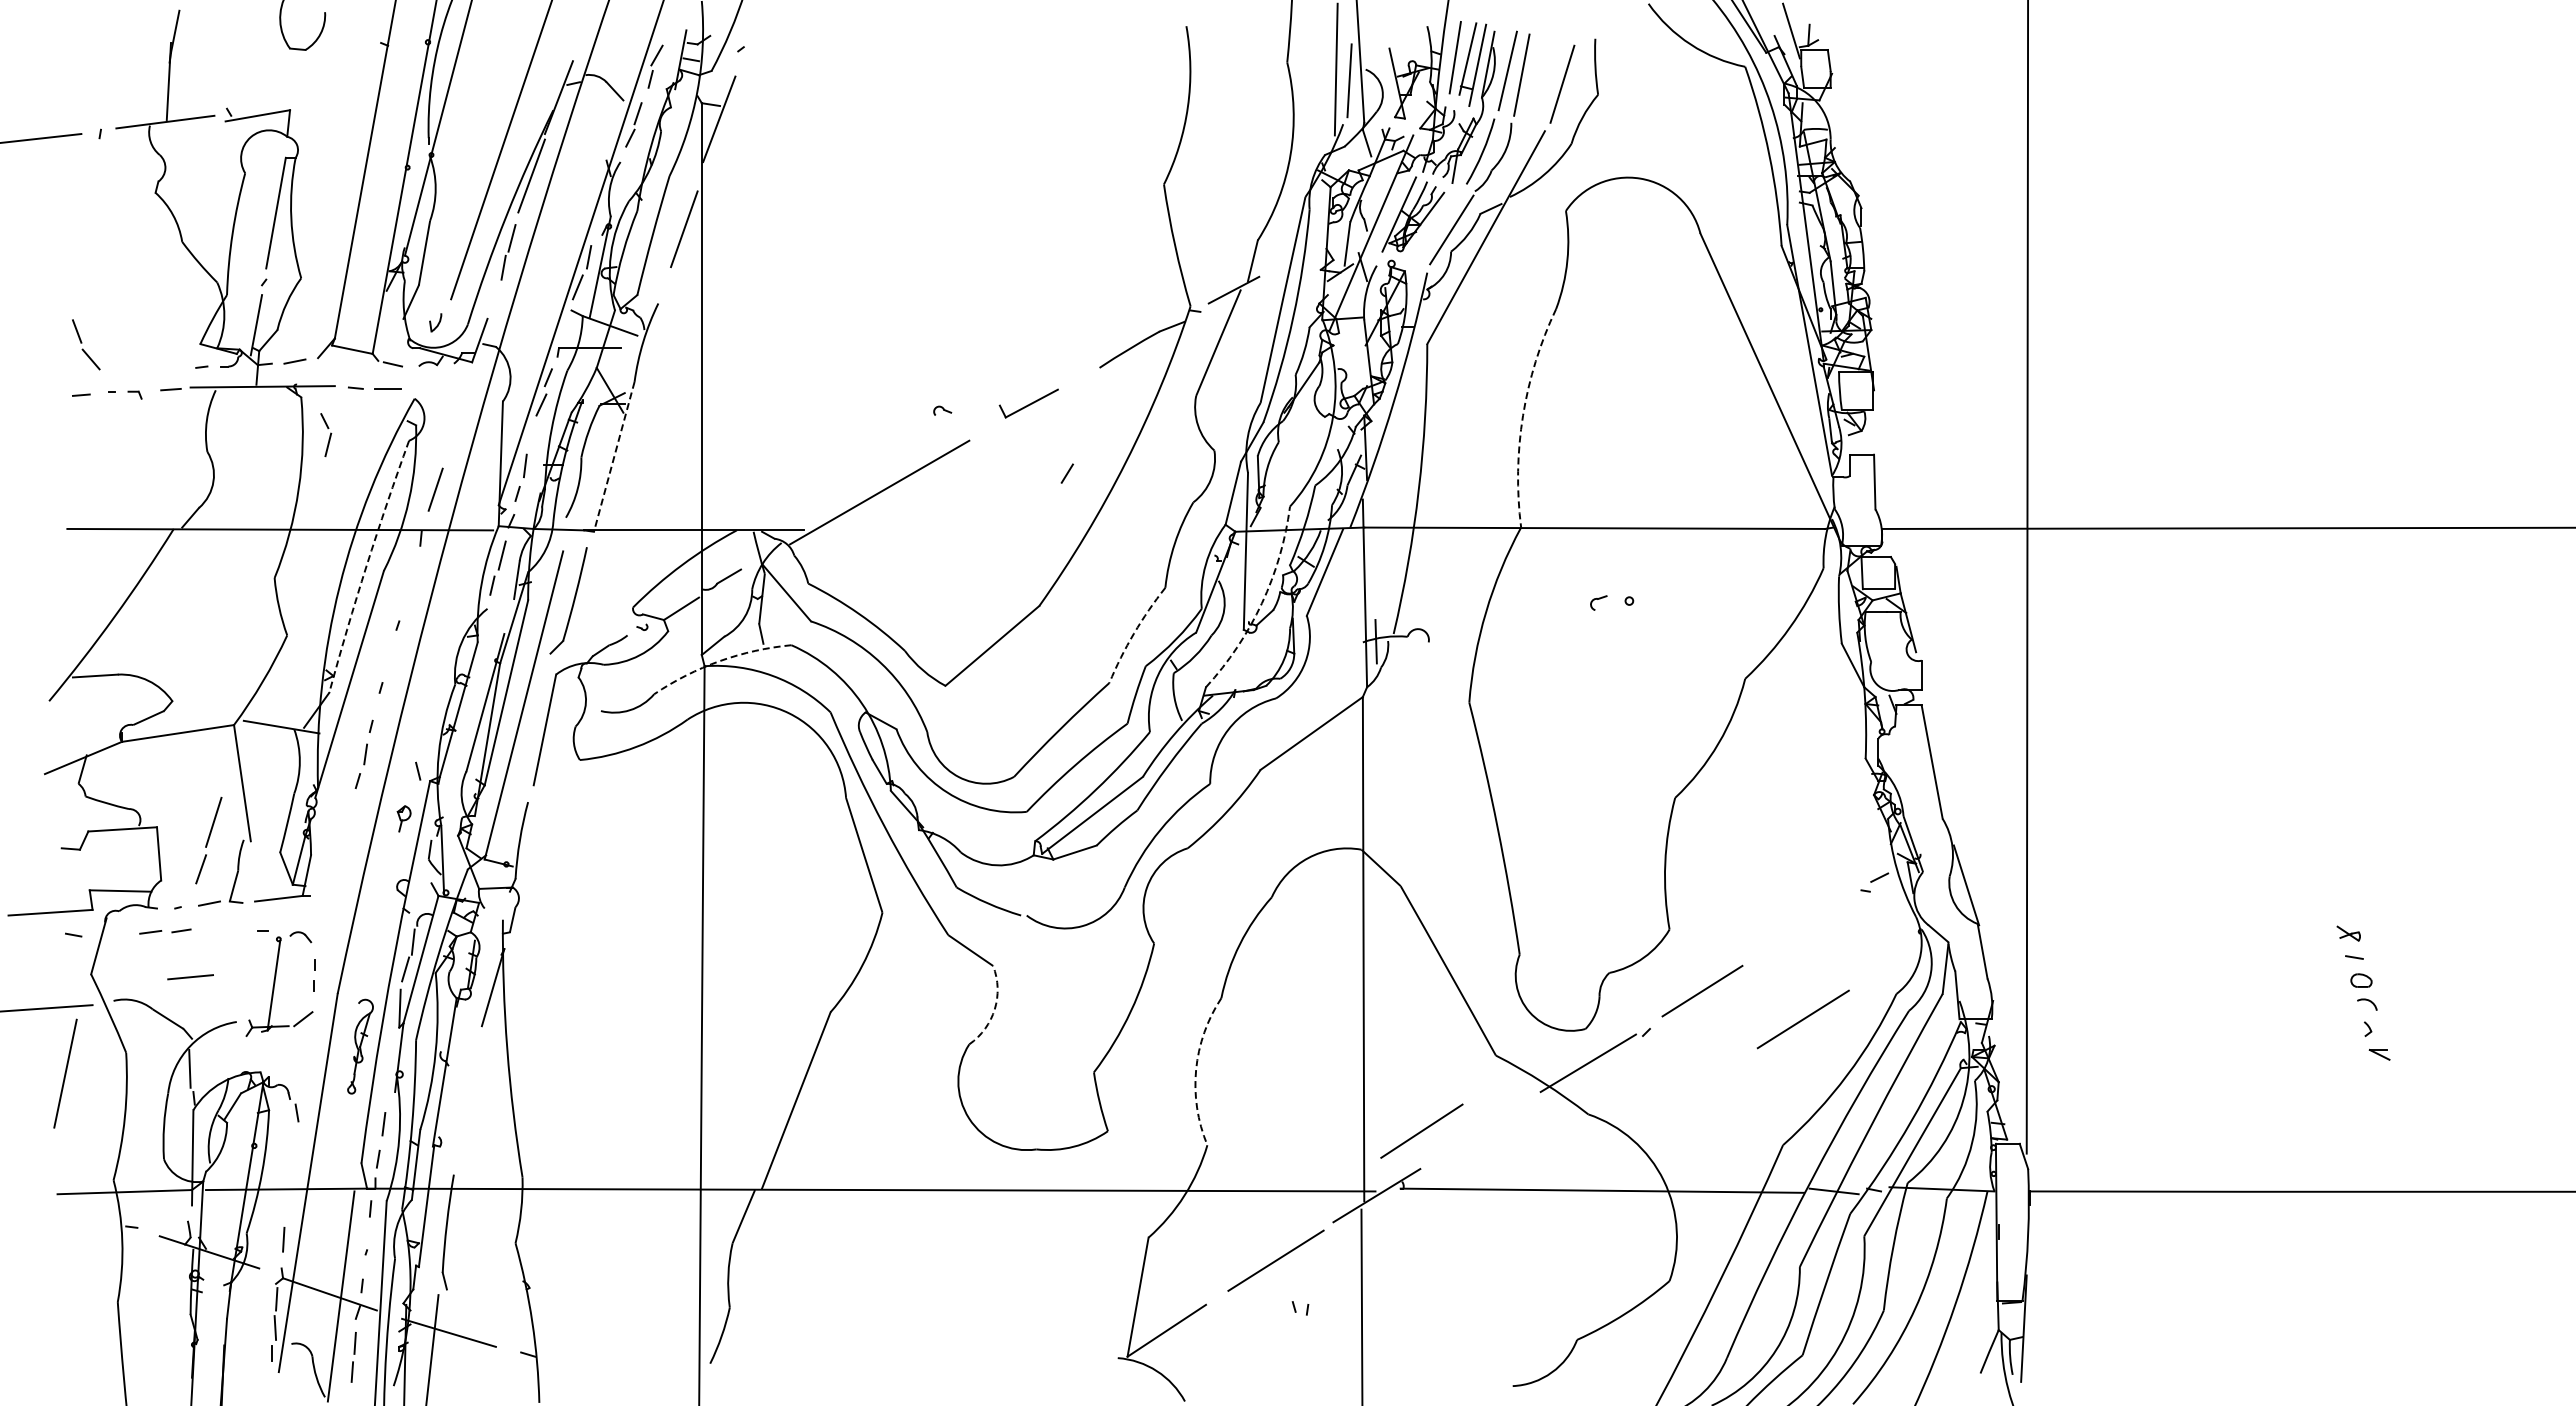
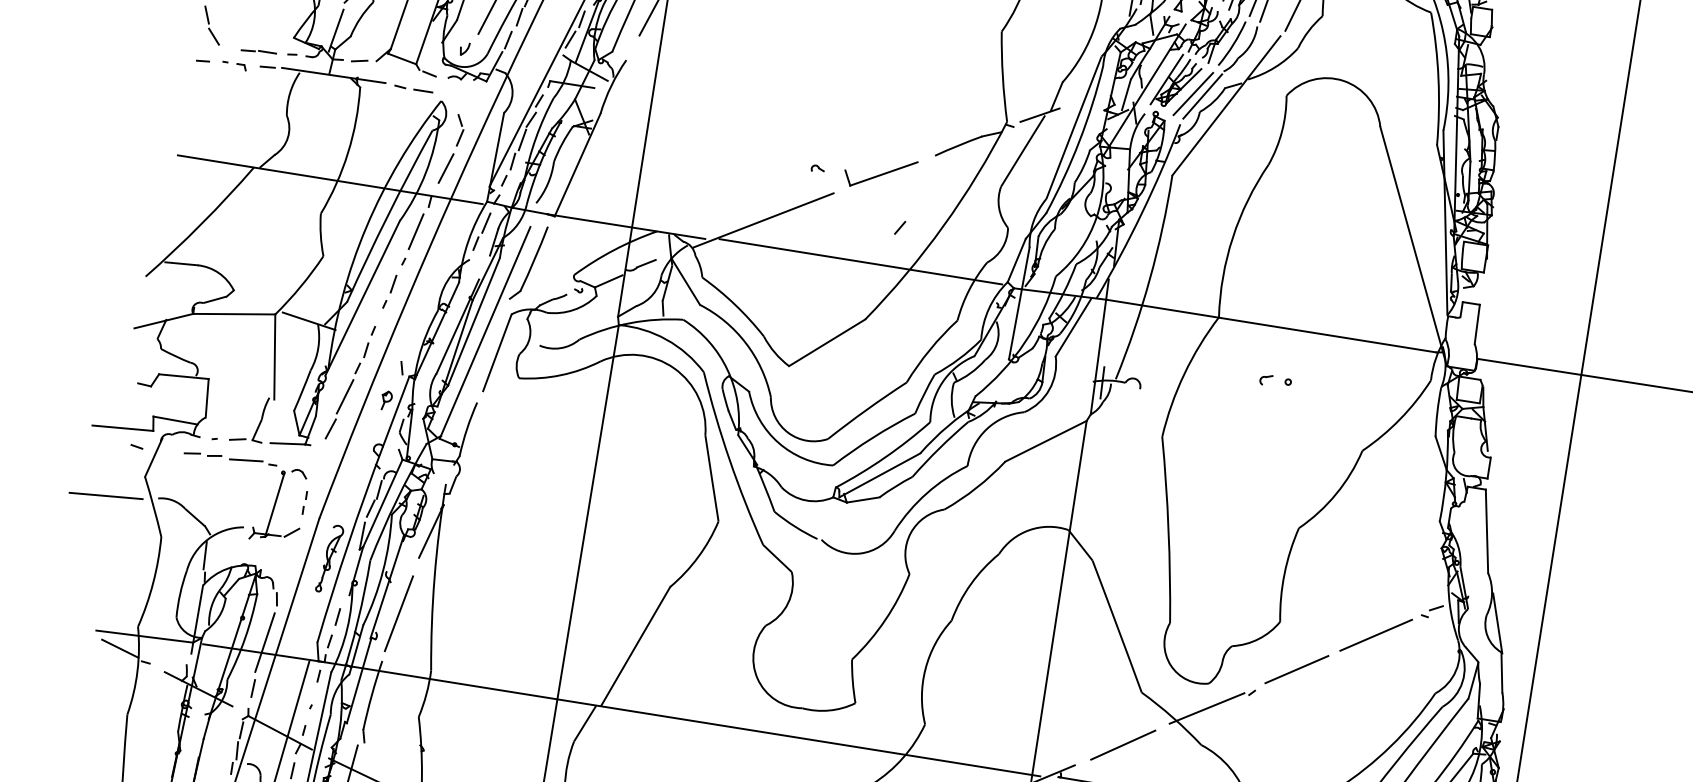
line: (1438, 228) -> (1193, 93), added
line: (492, 301) -> (507, 40), added
part: (154, 370) -> (258, 51), added
part: (1028, 403) -> (880, 173), size x1.67
arc: (1523, 415) -> (1233, 237), dashed -> solid
line: (533, 434) -> (522, 139), added
part: (326, 435) -> (459, 130), moved
line: (614, 456) -> (577, 164), dashed -> solid
line: (1020, 527) -> (860, 261), added
arc: (366, 565) -> (388, 215), dashed -> solid
line: (408, 582) -> (416, 231), added
arc: (1261, 603) -> (1024, 342), dashed -> solid
arc: (1134, 633) -> (930, 349), dashed -> solid
line: (388, 658) -> (393, 284), added
arc: (719, 661) -> (630, 323), dashed -> solid
part: (208, 840) -> (339, 409), moved
line: (190, 977) -> (246, 460), moved
arc: (994, 1009) -> (787, 603), dashed -> solid
line: (1802, 1019) -> (1375, 635), moved
arc: (1196, 1069) -> (925, 668), dashed -> solid
line: (65, 1073) -> (398, 613), moved
line: (1421, 1130) -> (1123, 744), moved
line: (290, 1174) -> (265, 642), added
line: (93, 1213) -> (119, 648), added

